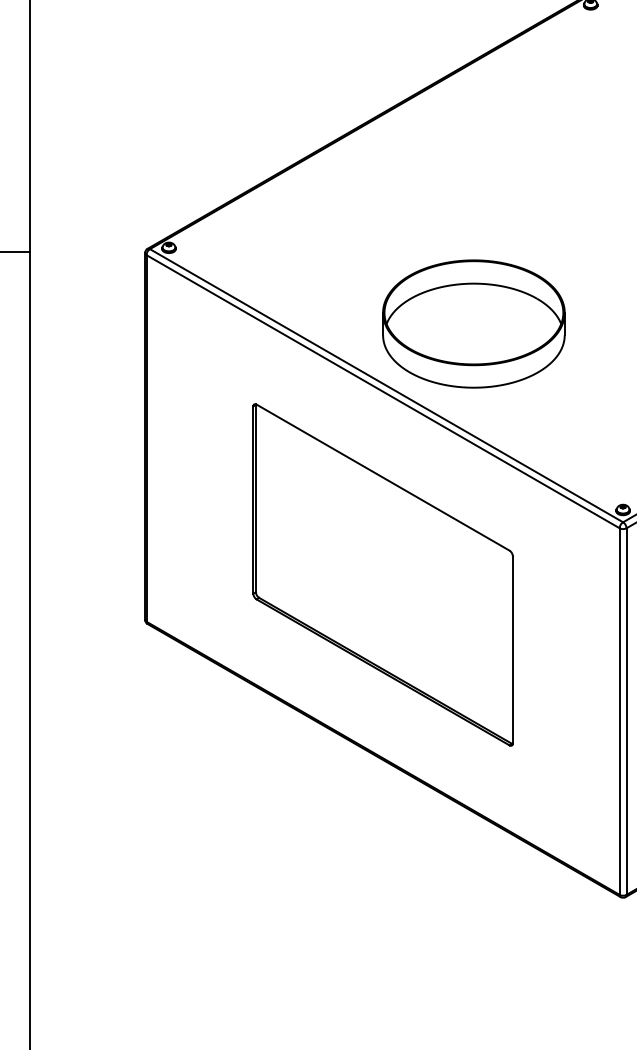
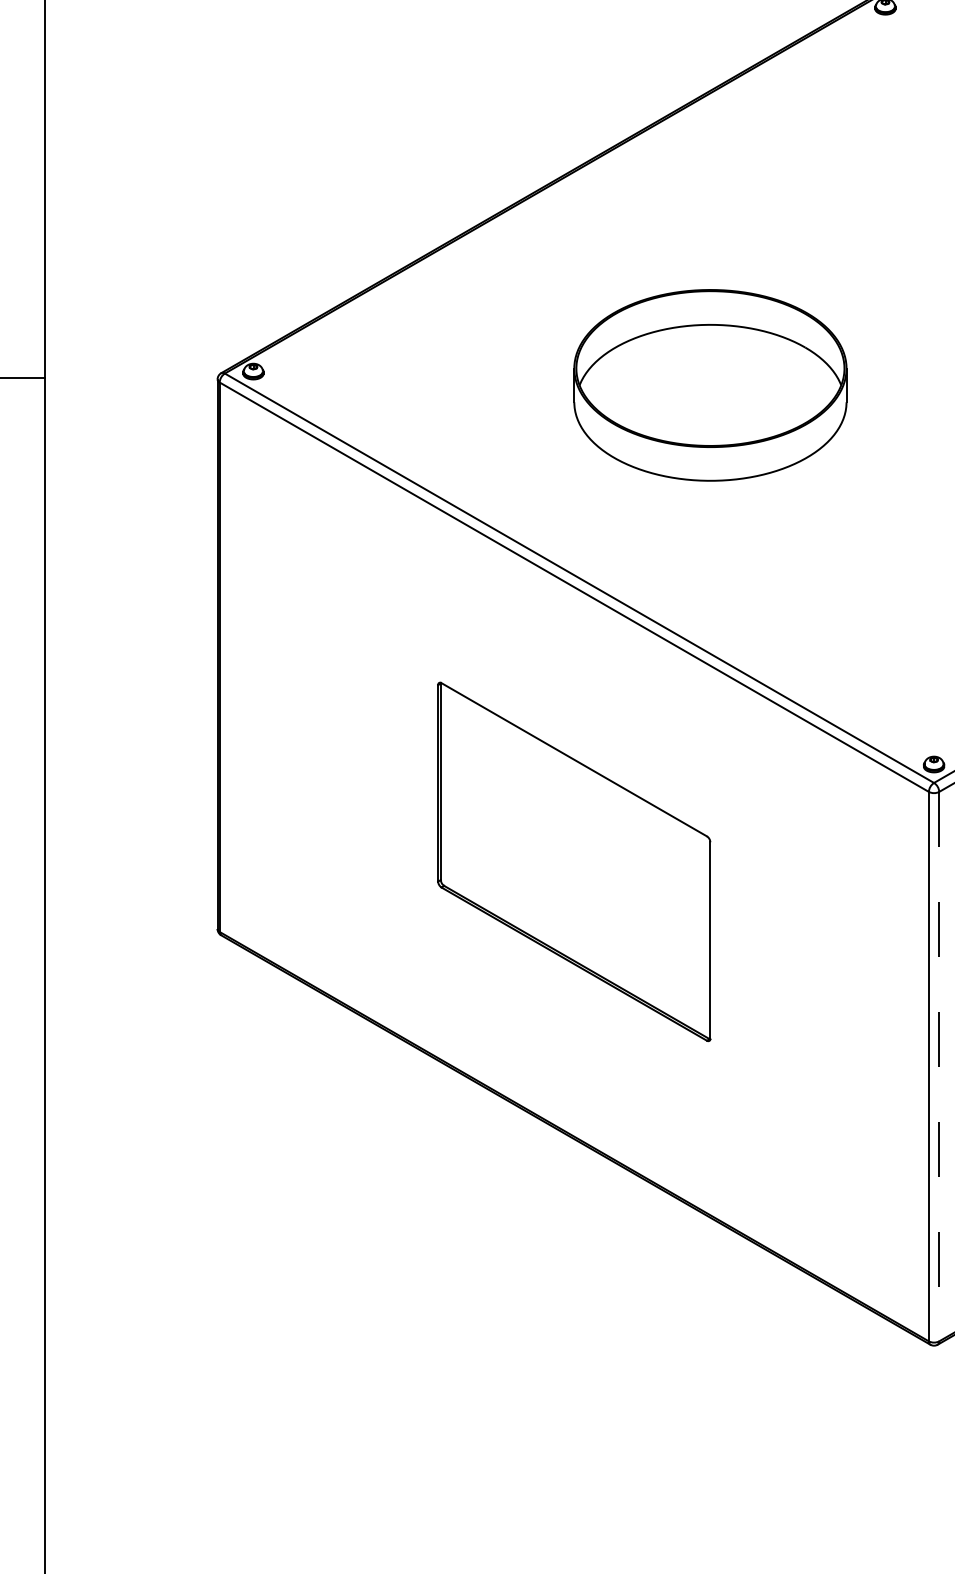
part: (473, 323) -> (709, 384), moved
part: (382, 574) -> (573, 861), size x0.7
line: (626, 712) -> (939, 1068), solid -> dashed

